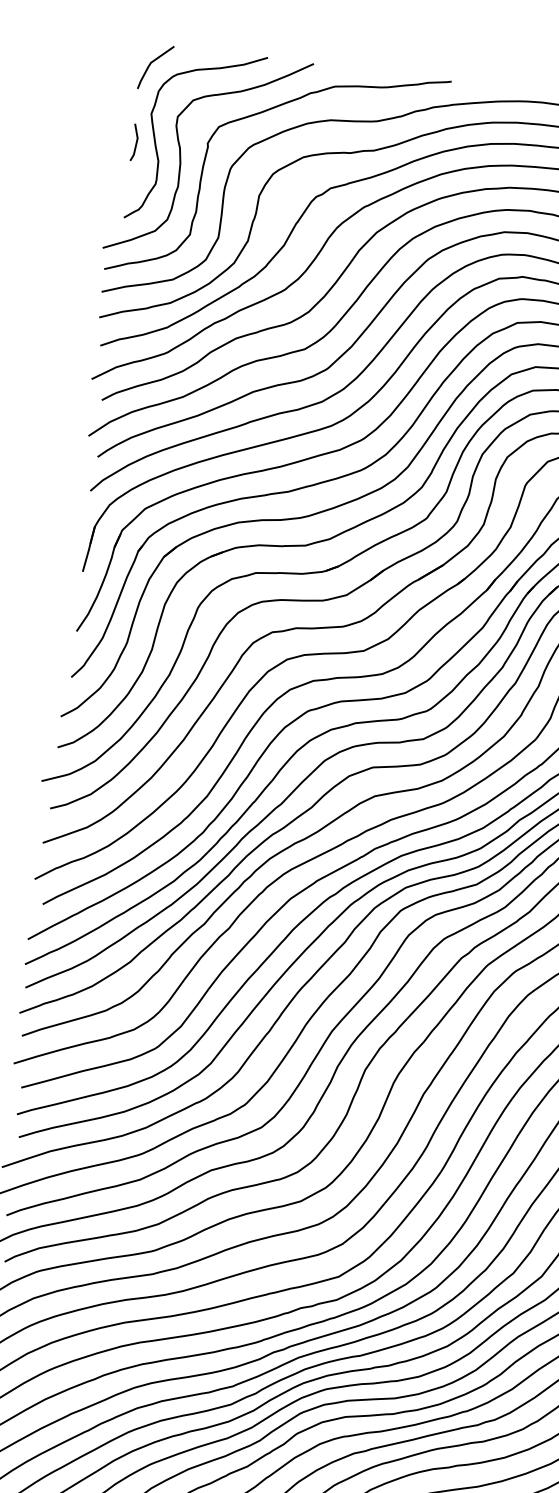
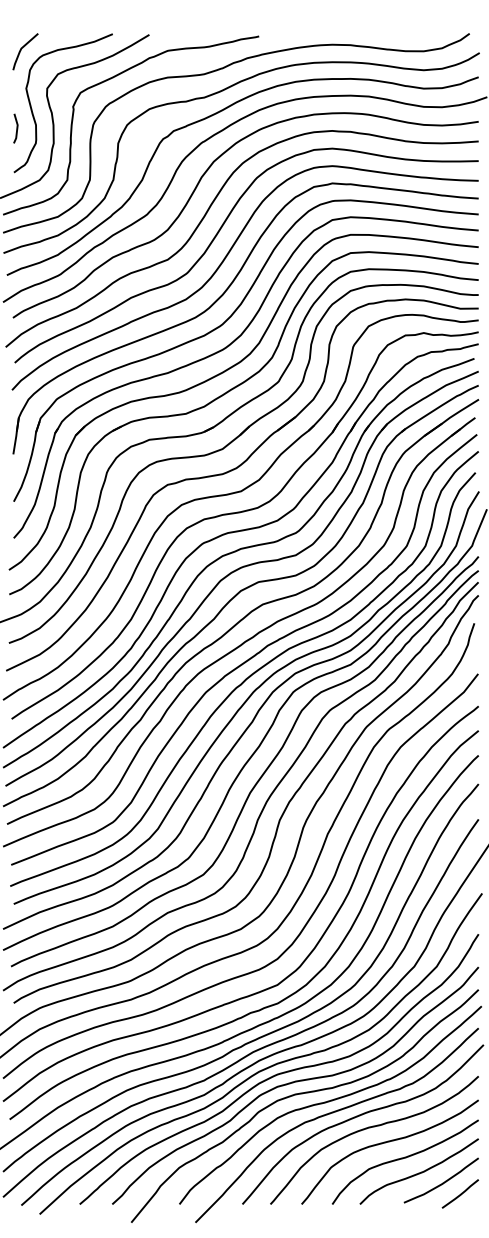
line: (135, 142) -> (16, 128), moved

